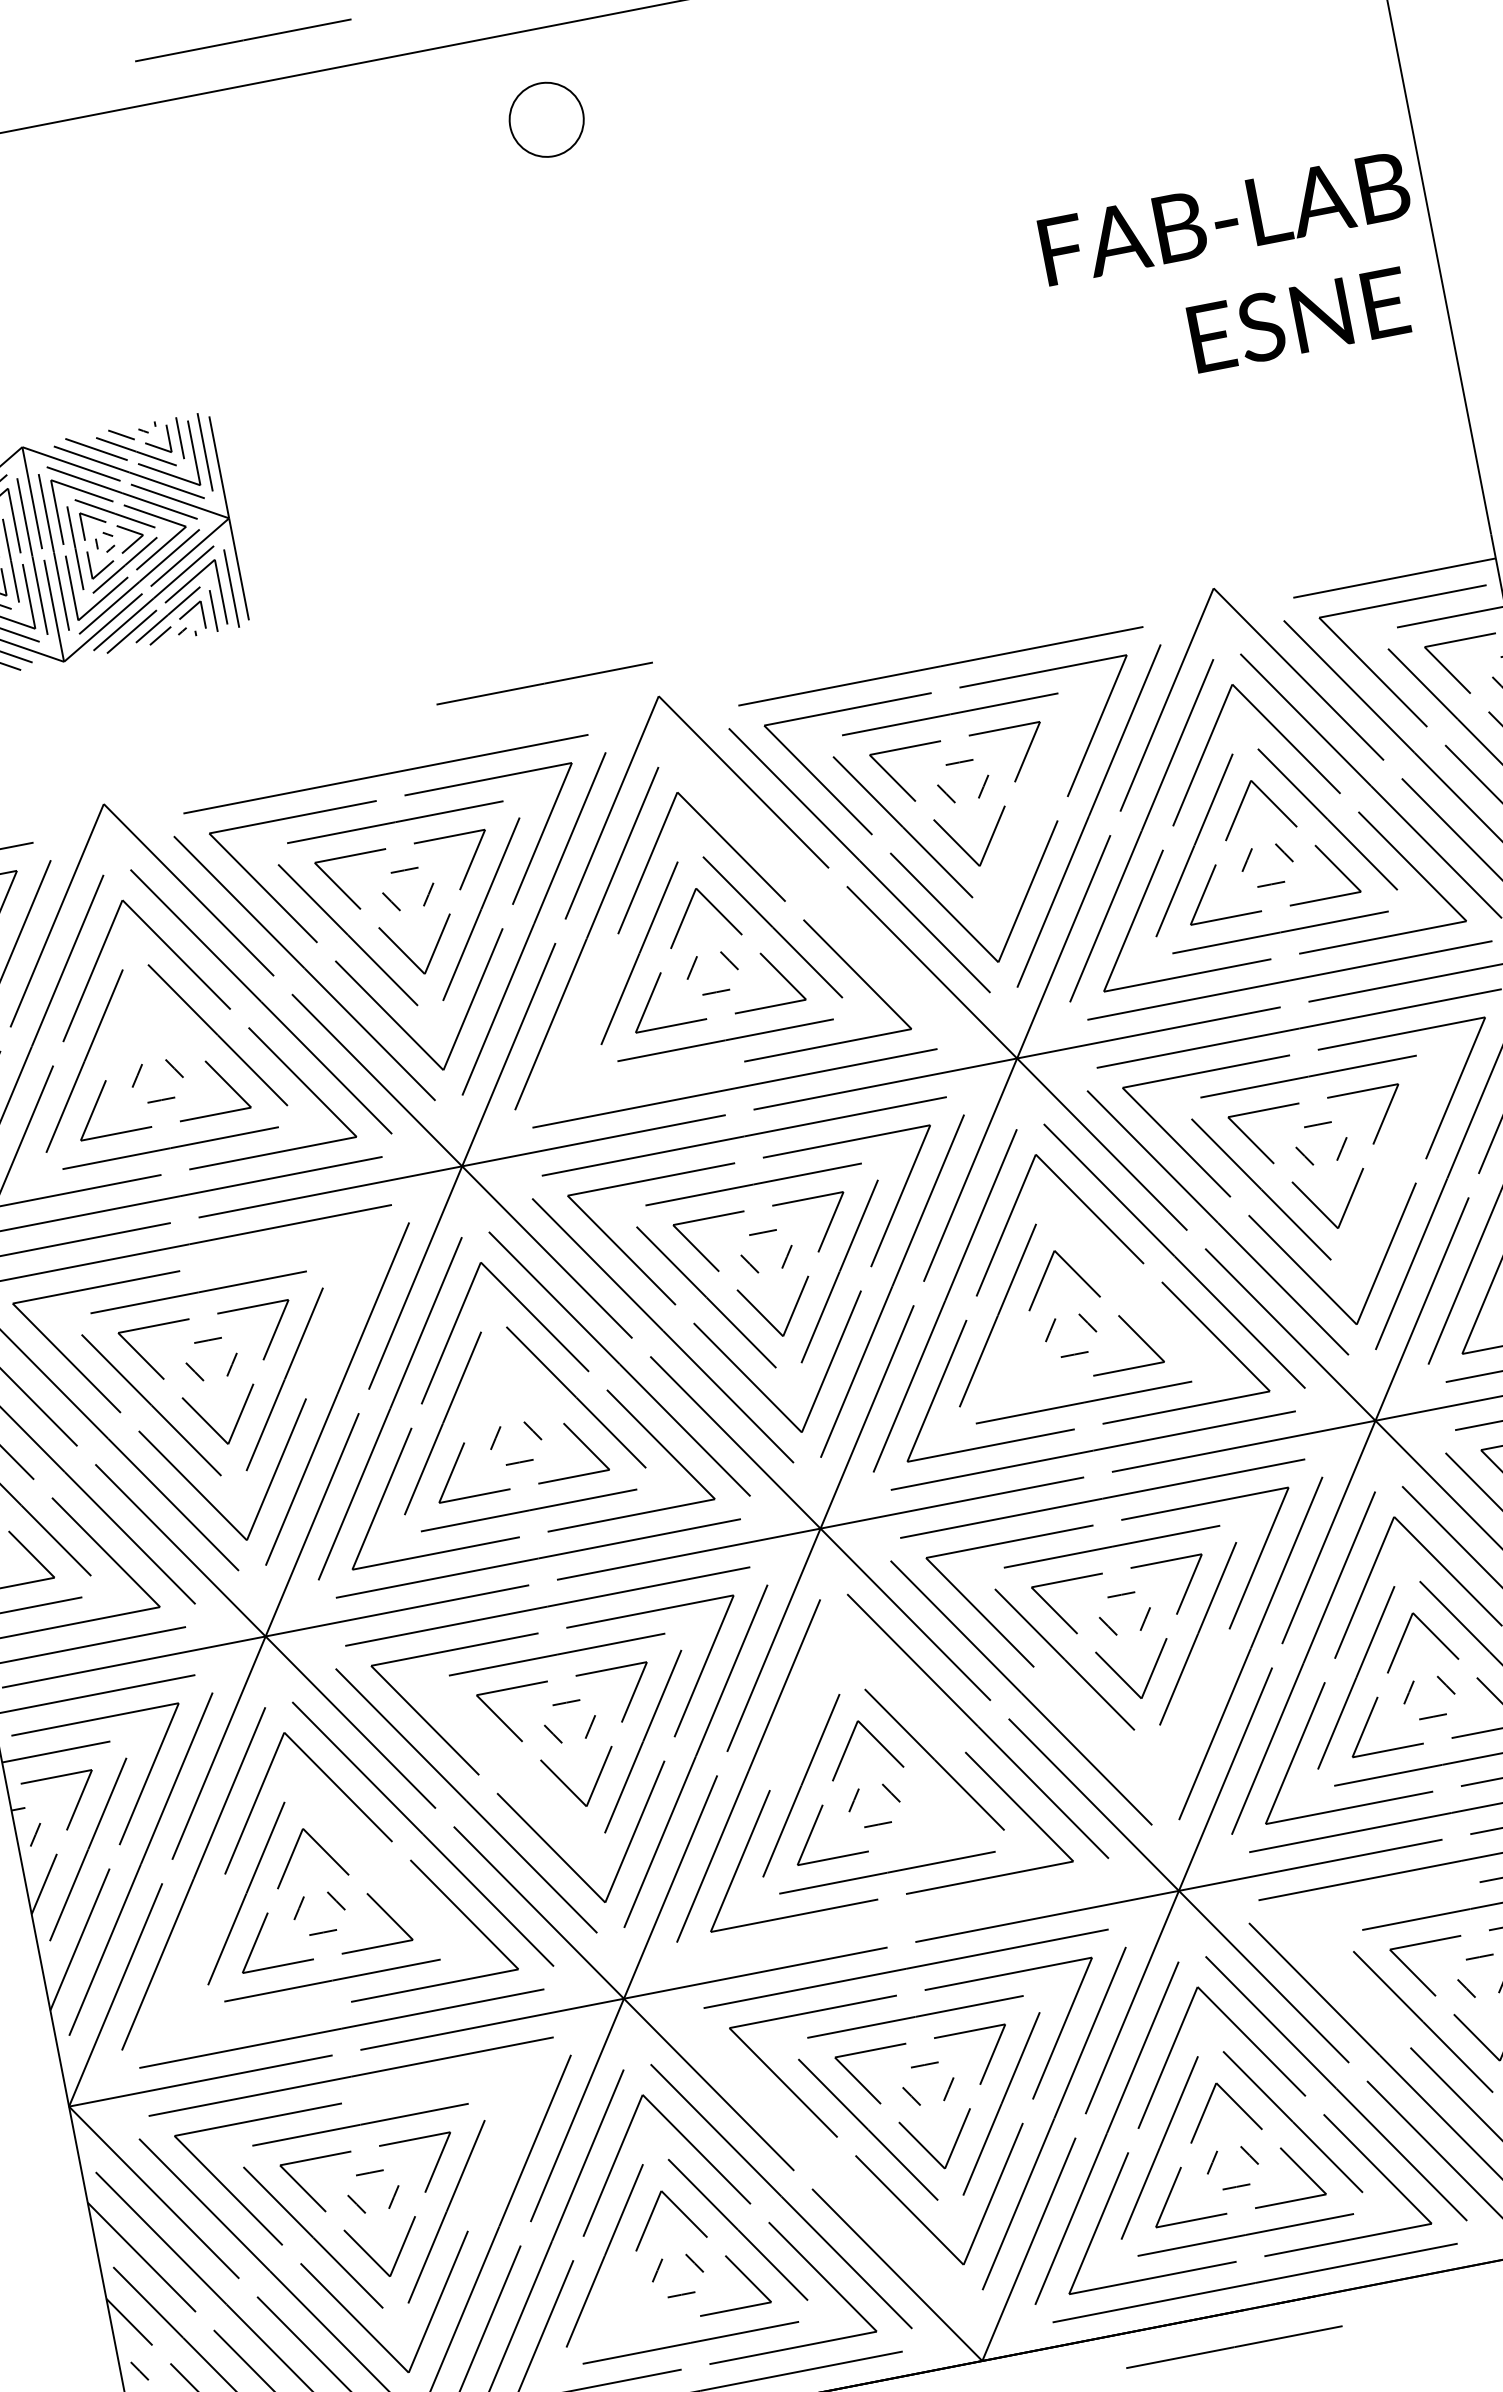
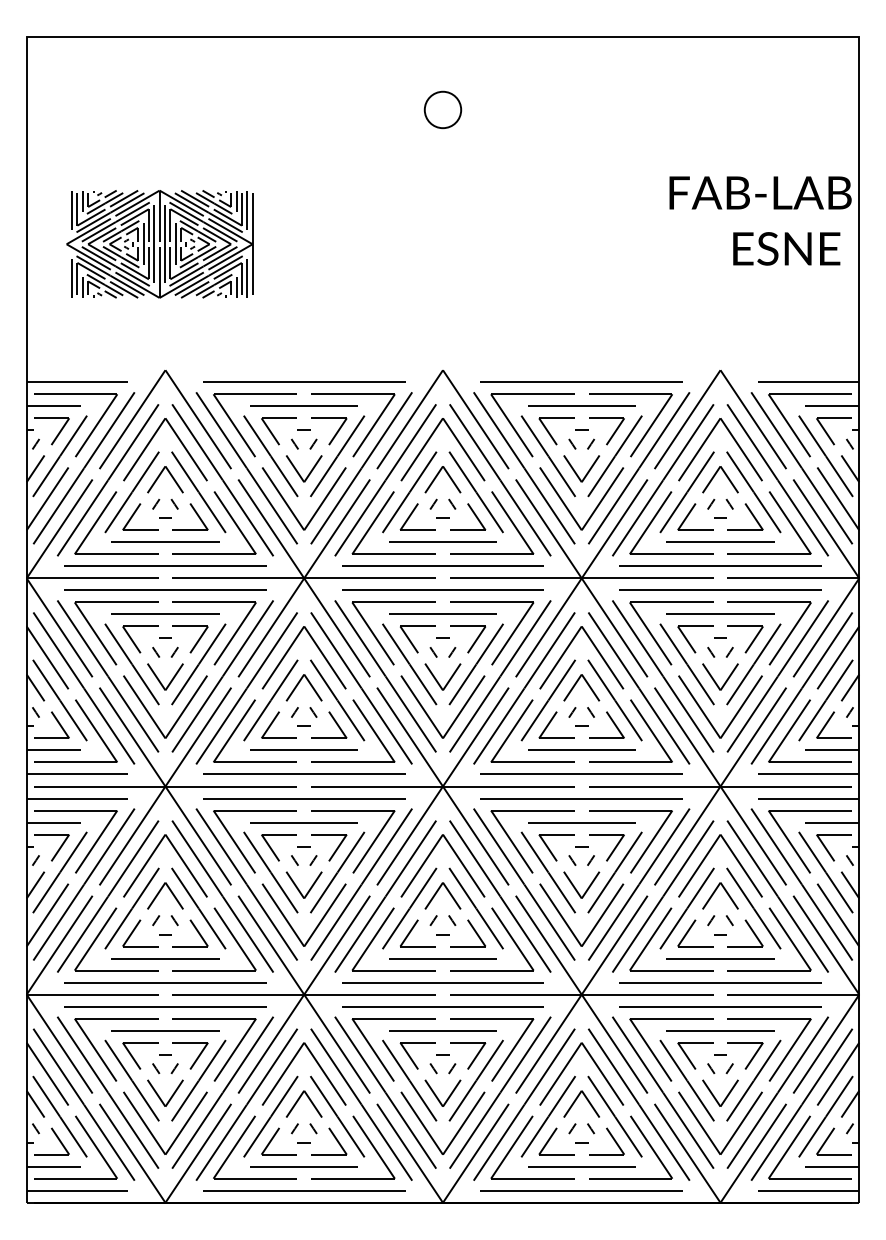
line: (241, 39) -> (303, 14), removed
part: (545, 119) -> (442, 109), moved
line: (542, 681) -> (388, 352), removed
line: (1035, 802) -> (614, 456), added
line: (816, 894) -> (500, 480), added
part: (591, 1004) -> (381, 512), added
part: (133, 1020) -> (159, 477), added
line: (1394, 1163) -> (753, 664), added
line: (1130, 1289) -> (614, 700), added
part: (334, 1326) -> (227, 643), added
part: (1023, 1360) -> (556, 724), added
part: (503, 1384) -> (303, 687), added
part: (822, 1671) -> (430, 855), added
part: (1125, 1755) -> (568, 924), added
line: (509, 1767) -> (270, 872), added
part: (937, 1804) -> (473, 930), added
line: (379, 1867) -> (198, 908), added
line: (895, 1920) -> (442, 982), added
part: (197, 1946) -> (103, 929), added
part: (1357, 1990) -> (658, 1059), added
part: (495, 2158) -> (227, 1059), added
line: (824, 2162) -> (385, 1092), added
part: (629, 2302) -> (278, 1141), added
line: (1233, 2346) -> (565, 1219), removed

